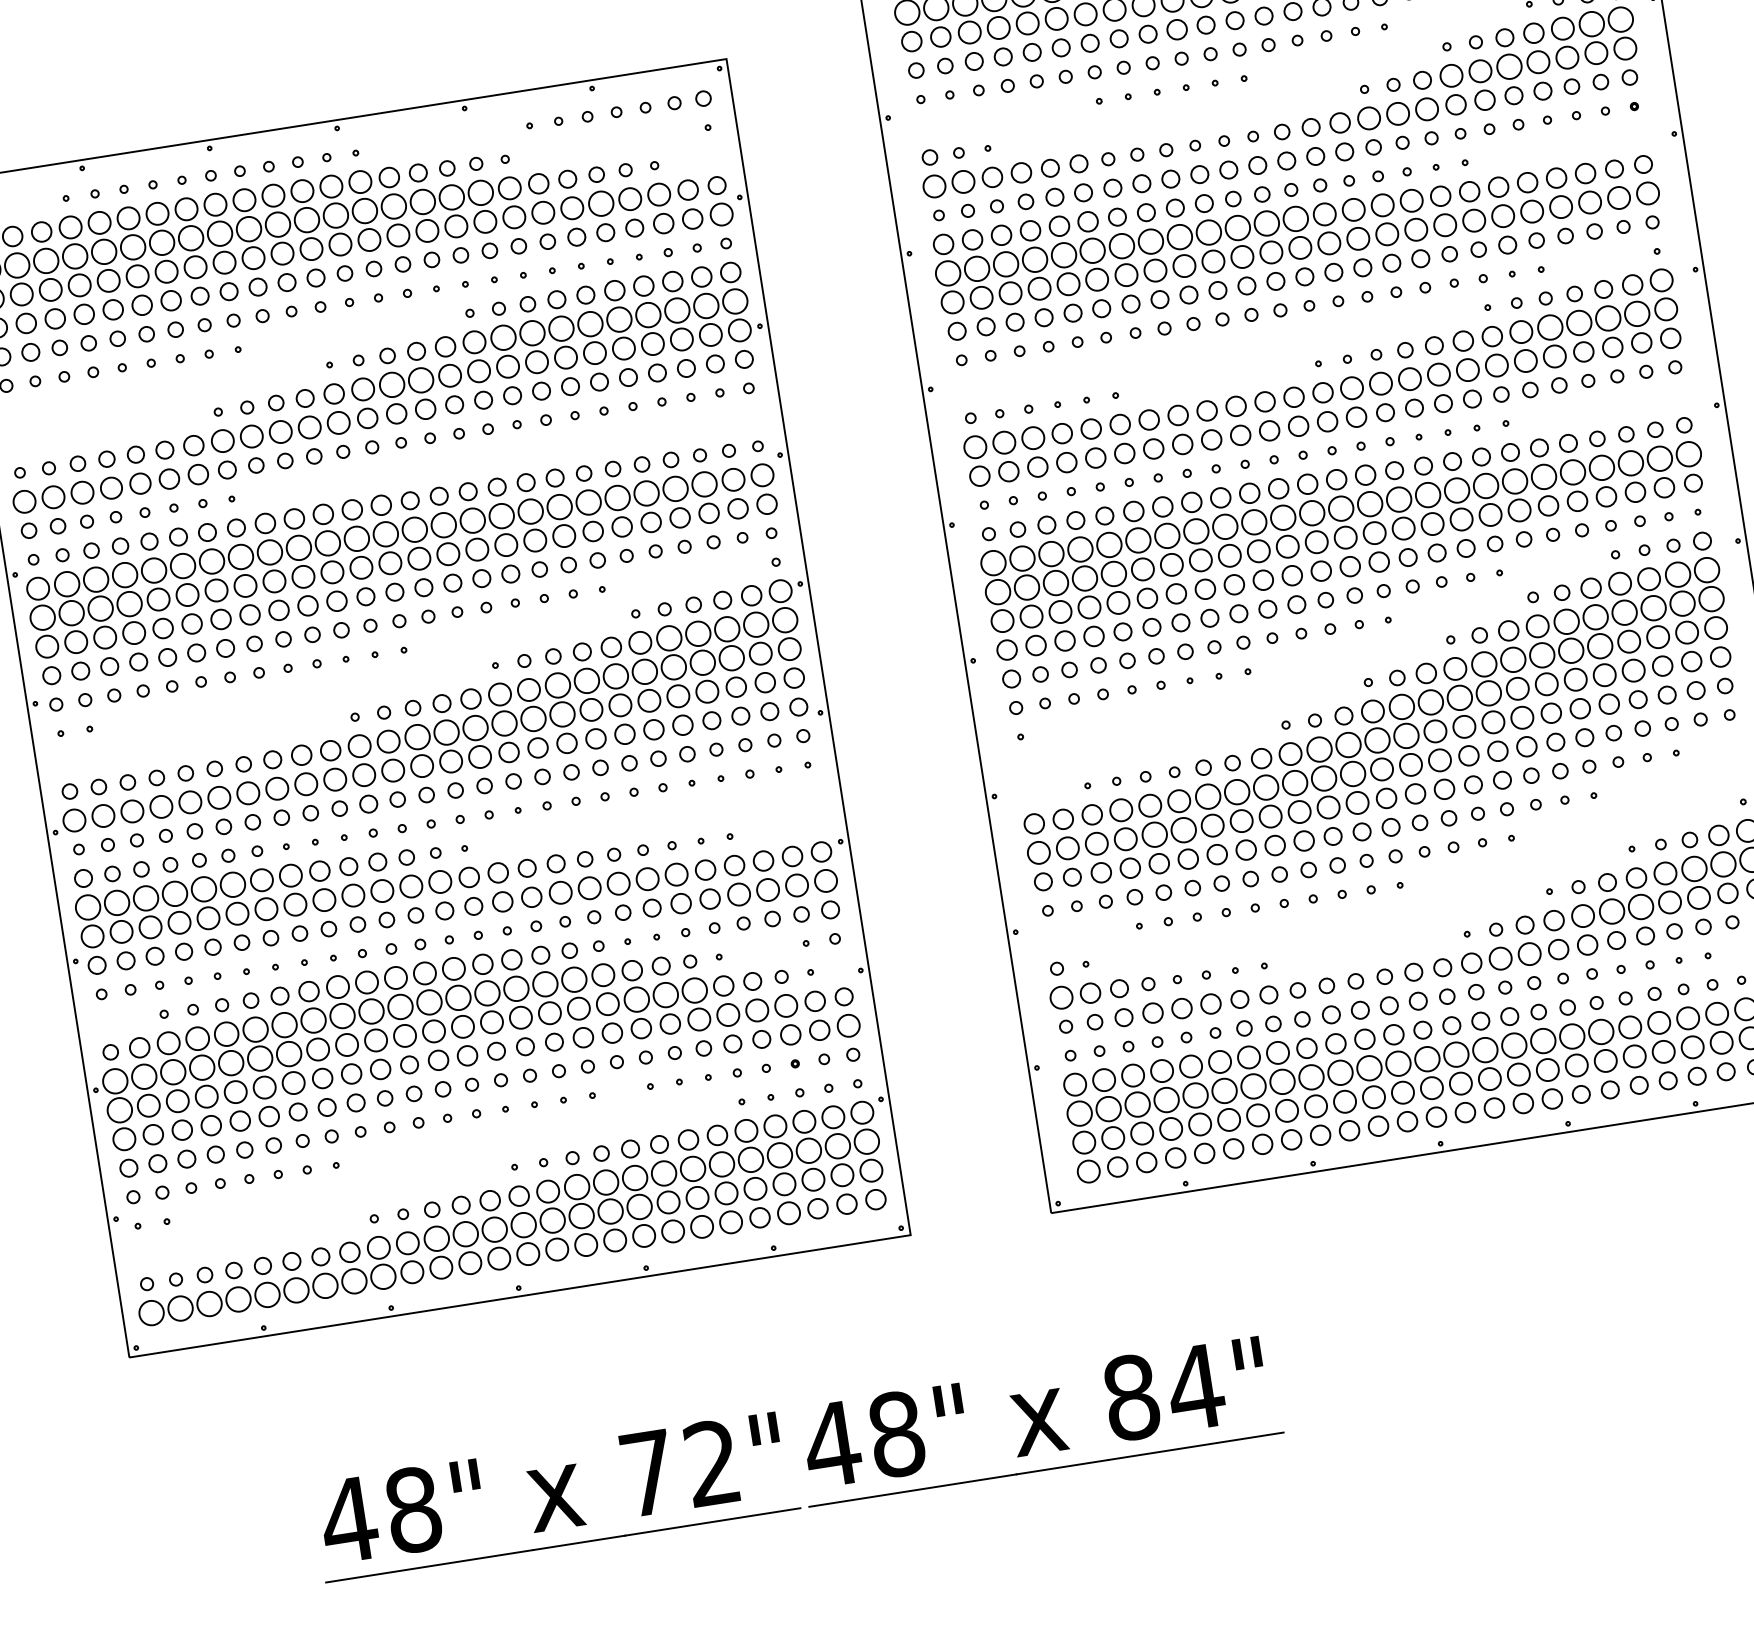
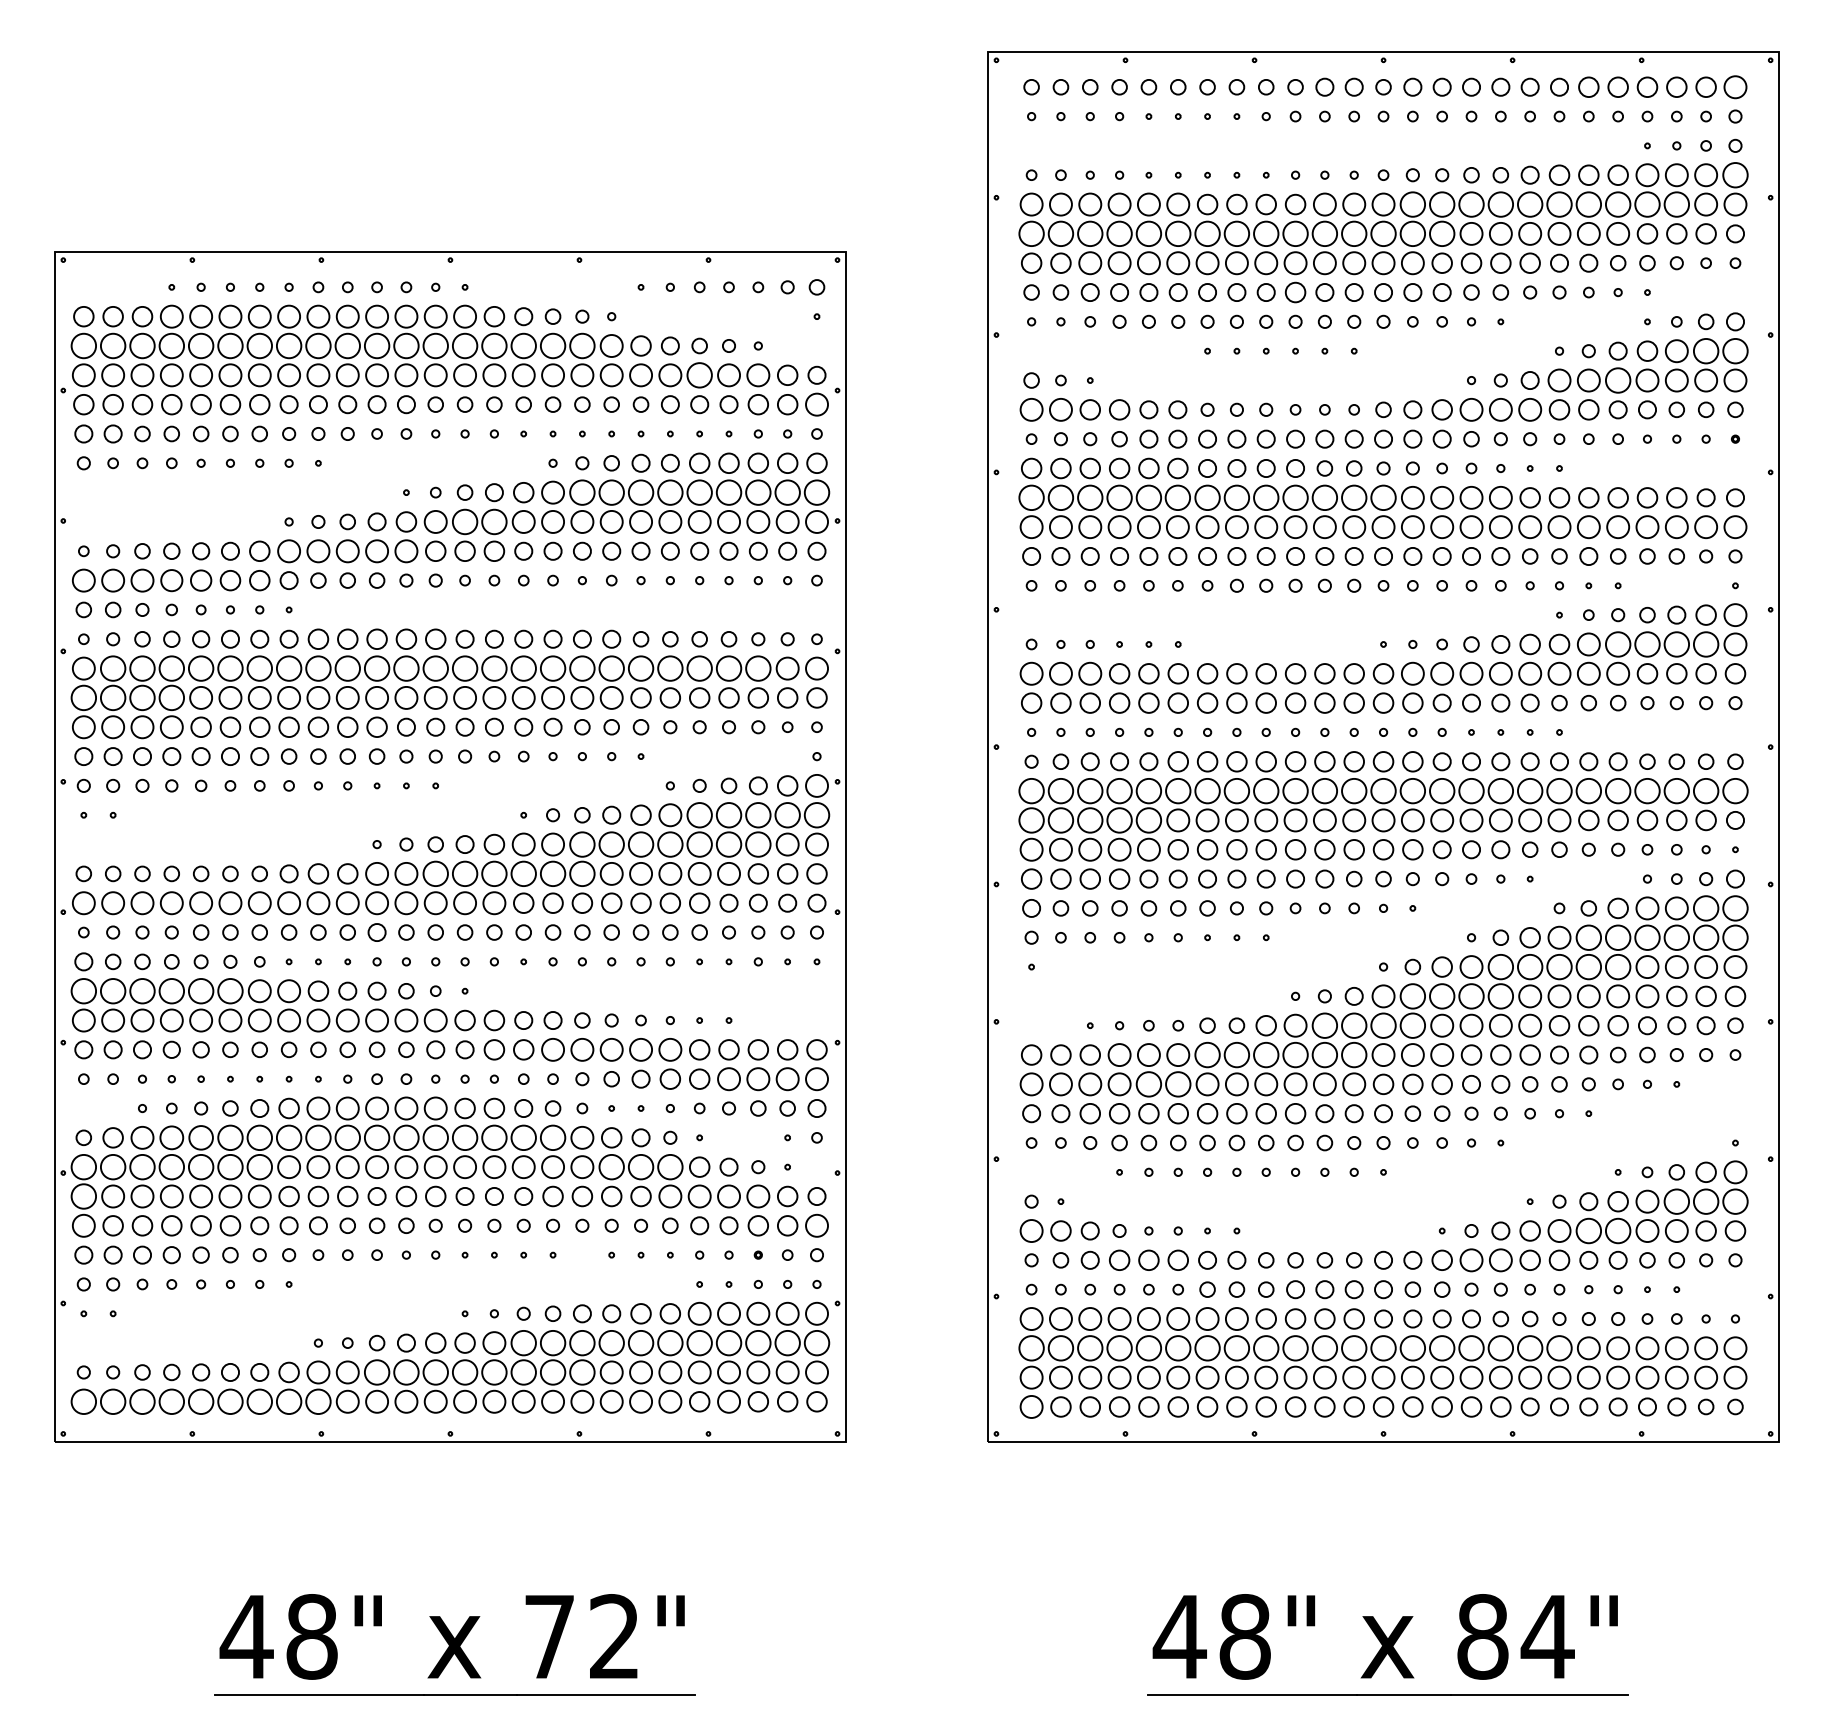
part: (1038, 1419) -> (1387, 1644), moved

